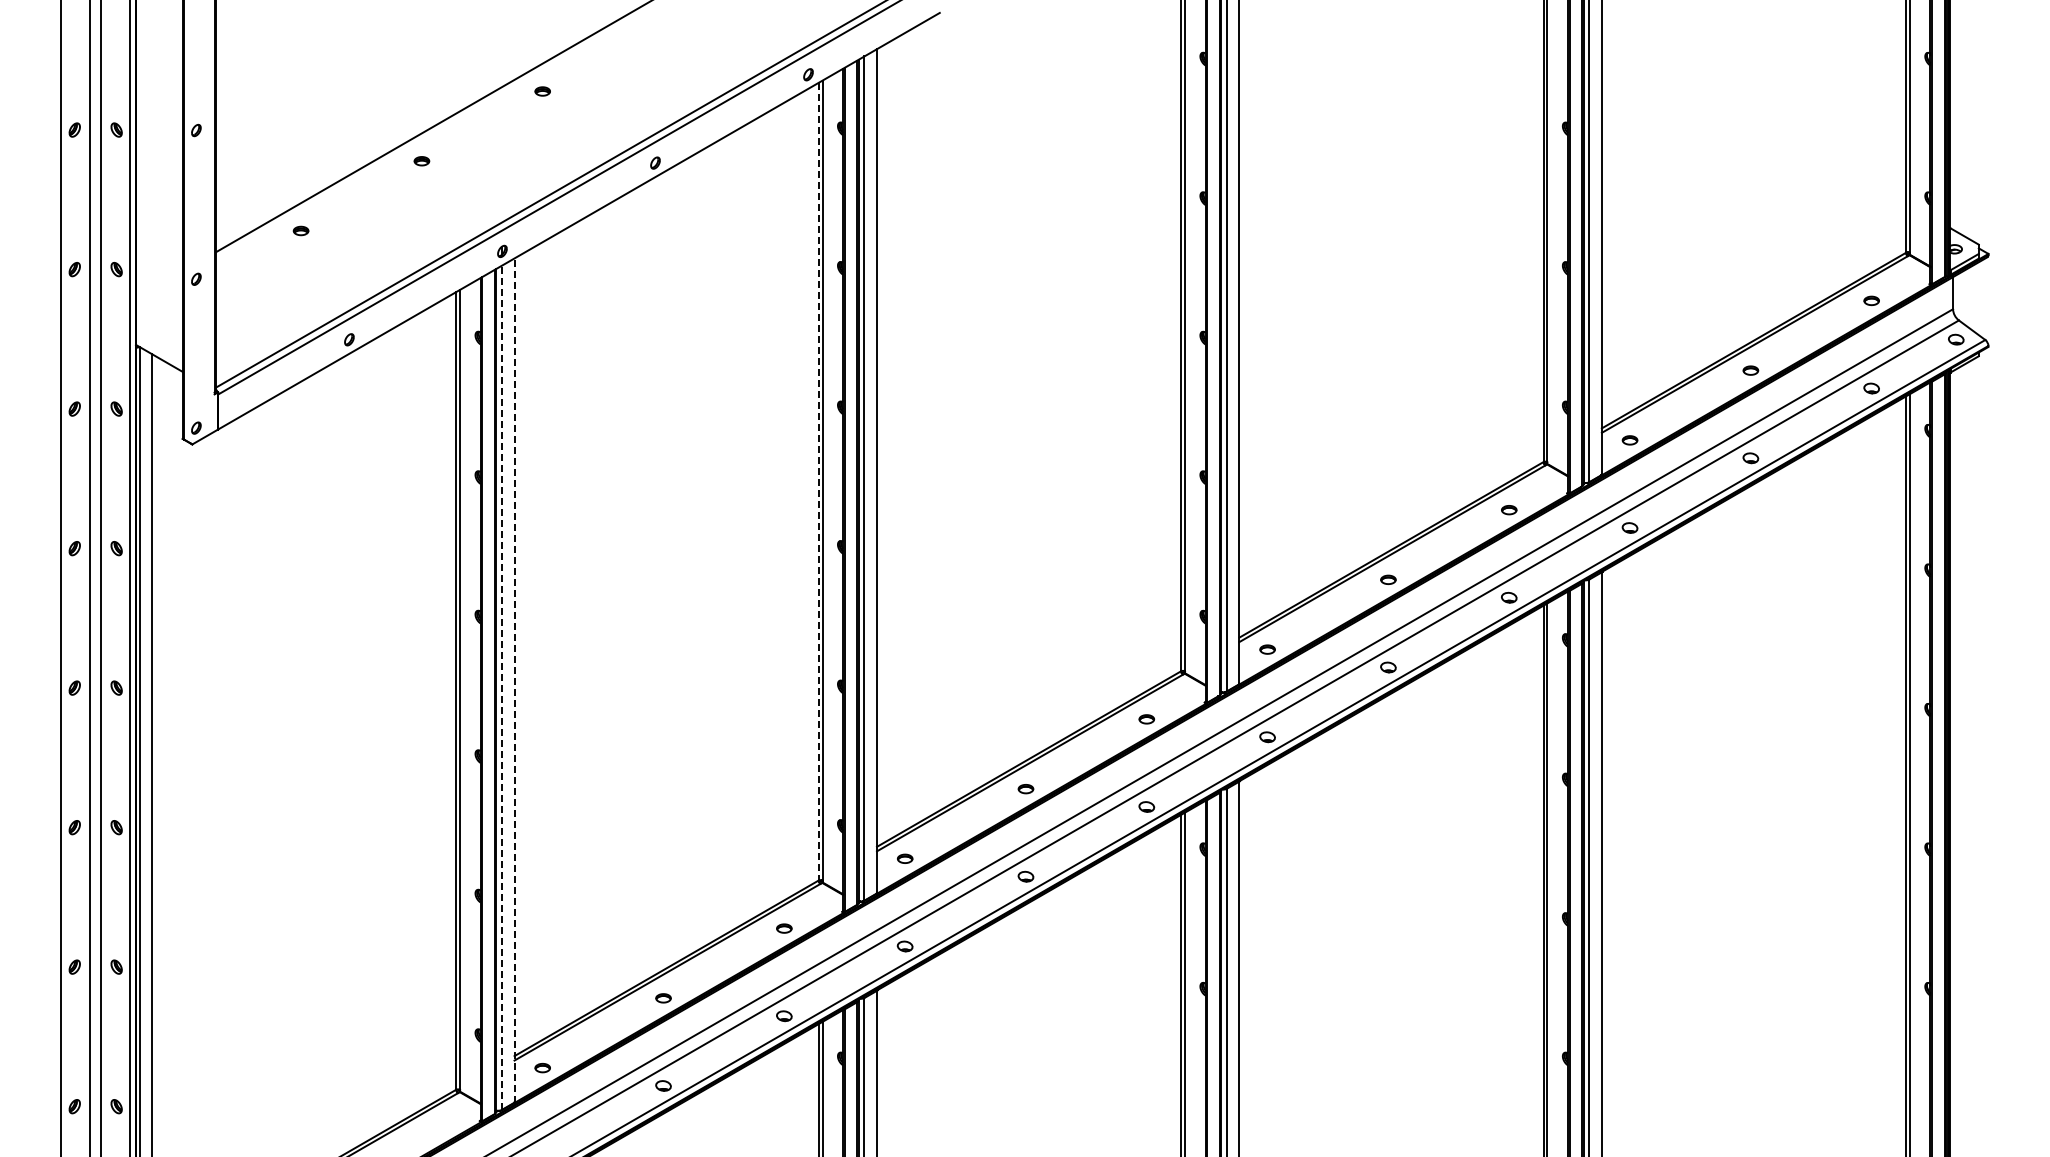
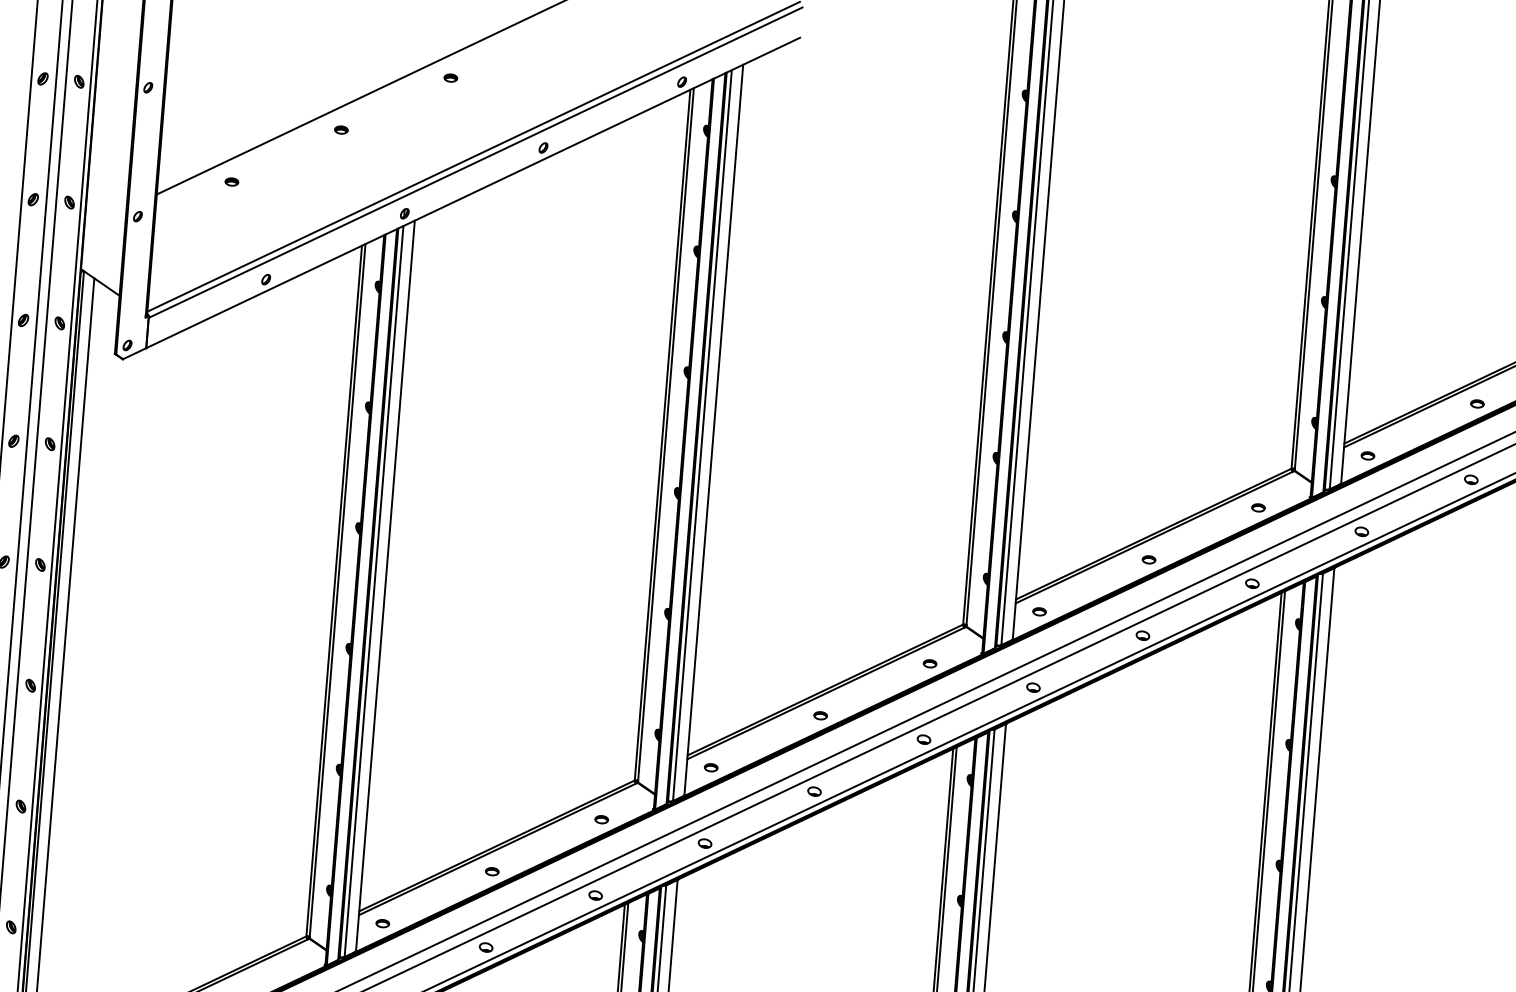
line: (818, 481) -> (662, 434), dashed -> solid
line: (514, 680) -> (385, 586), dashed -> solid
line: (501, 687) -> (373, 591), dashed -> solid

